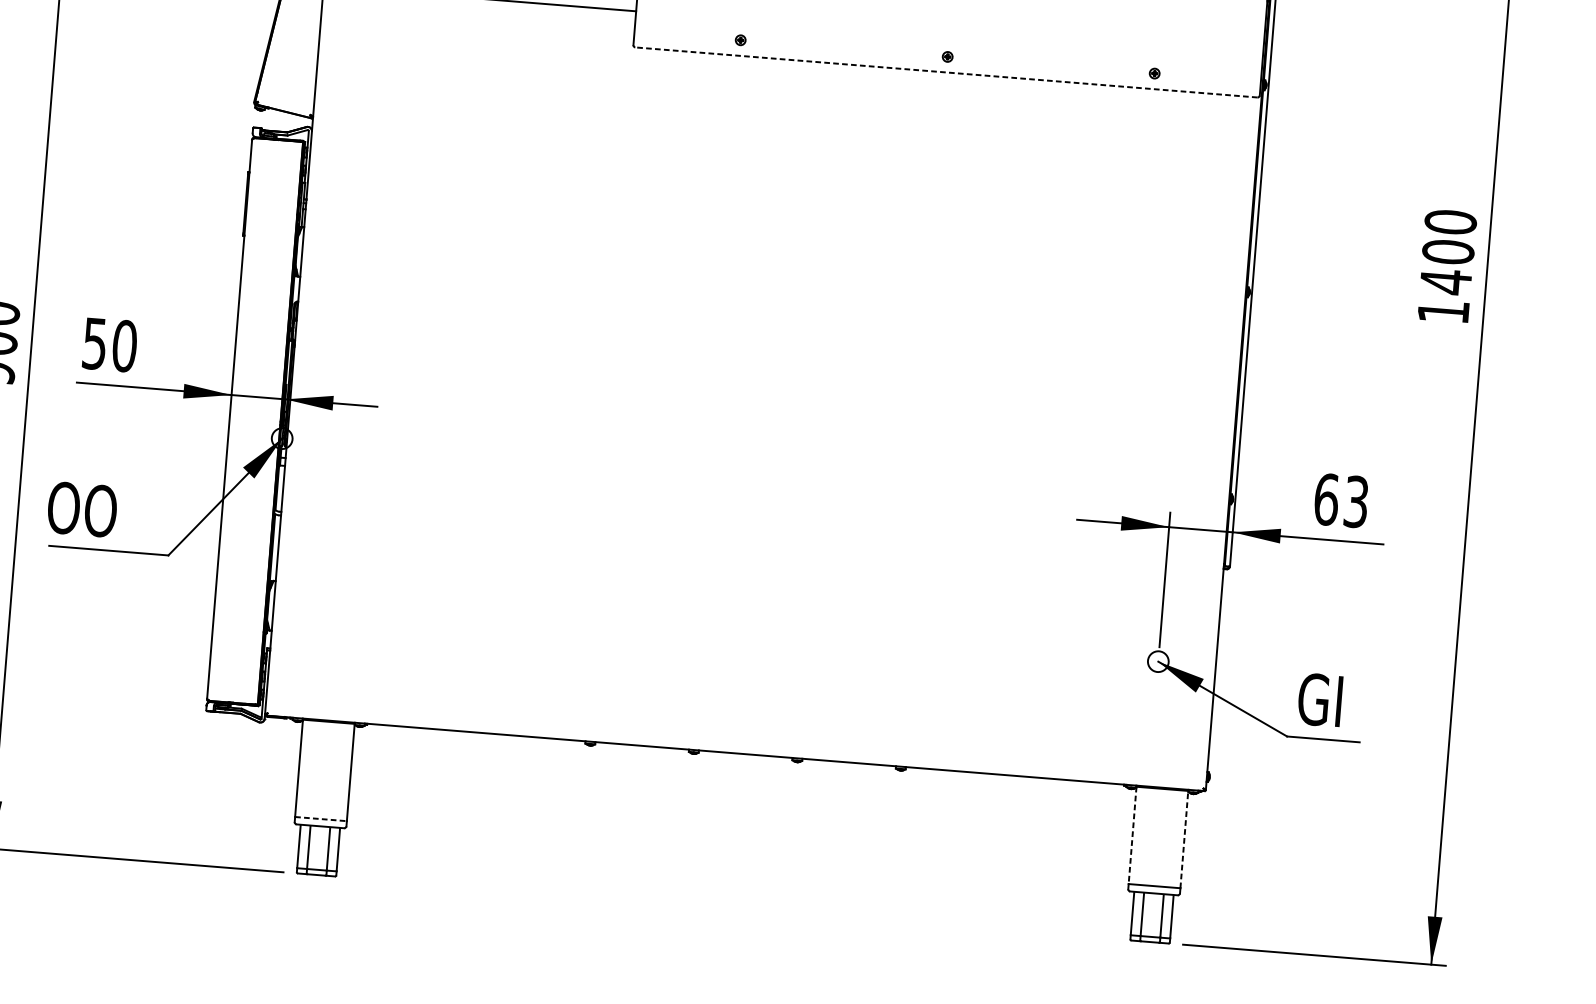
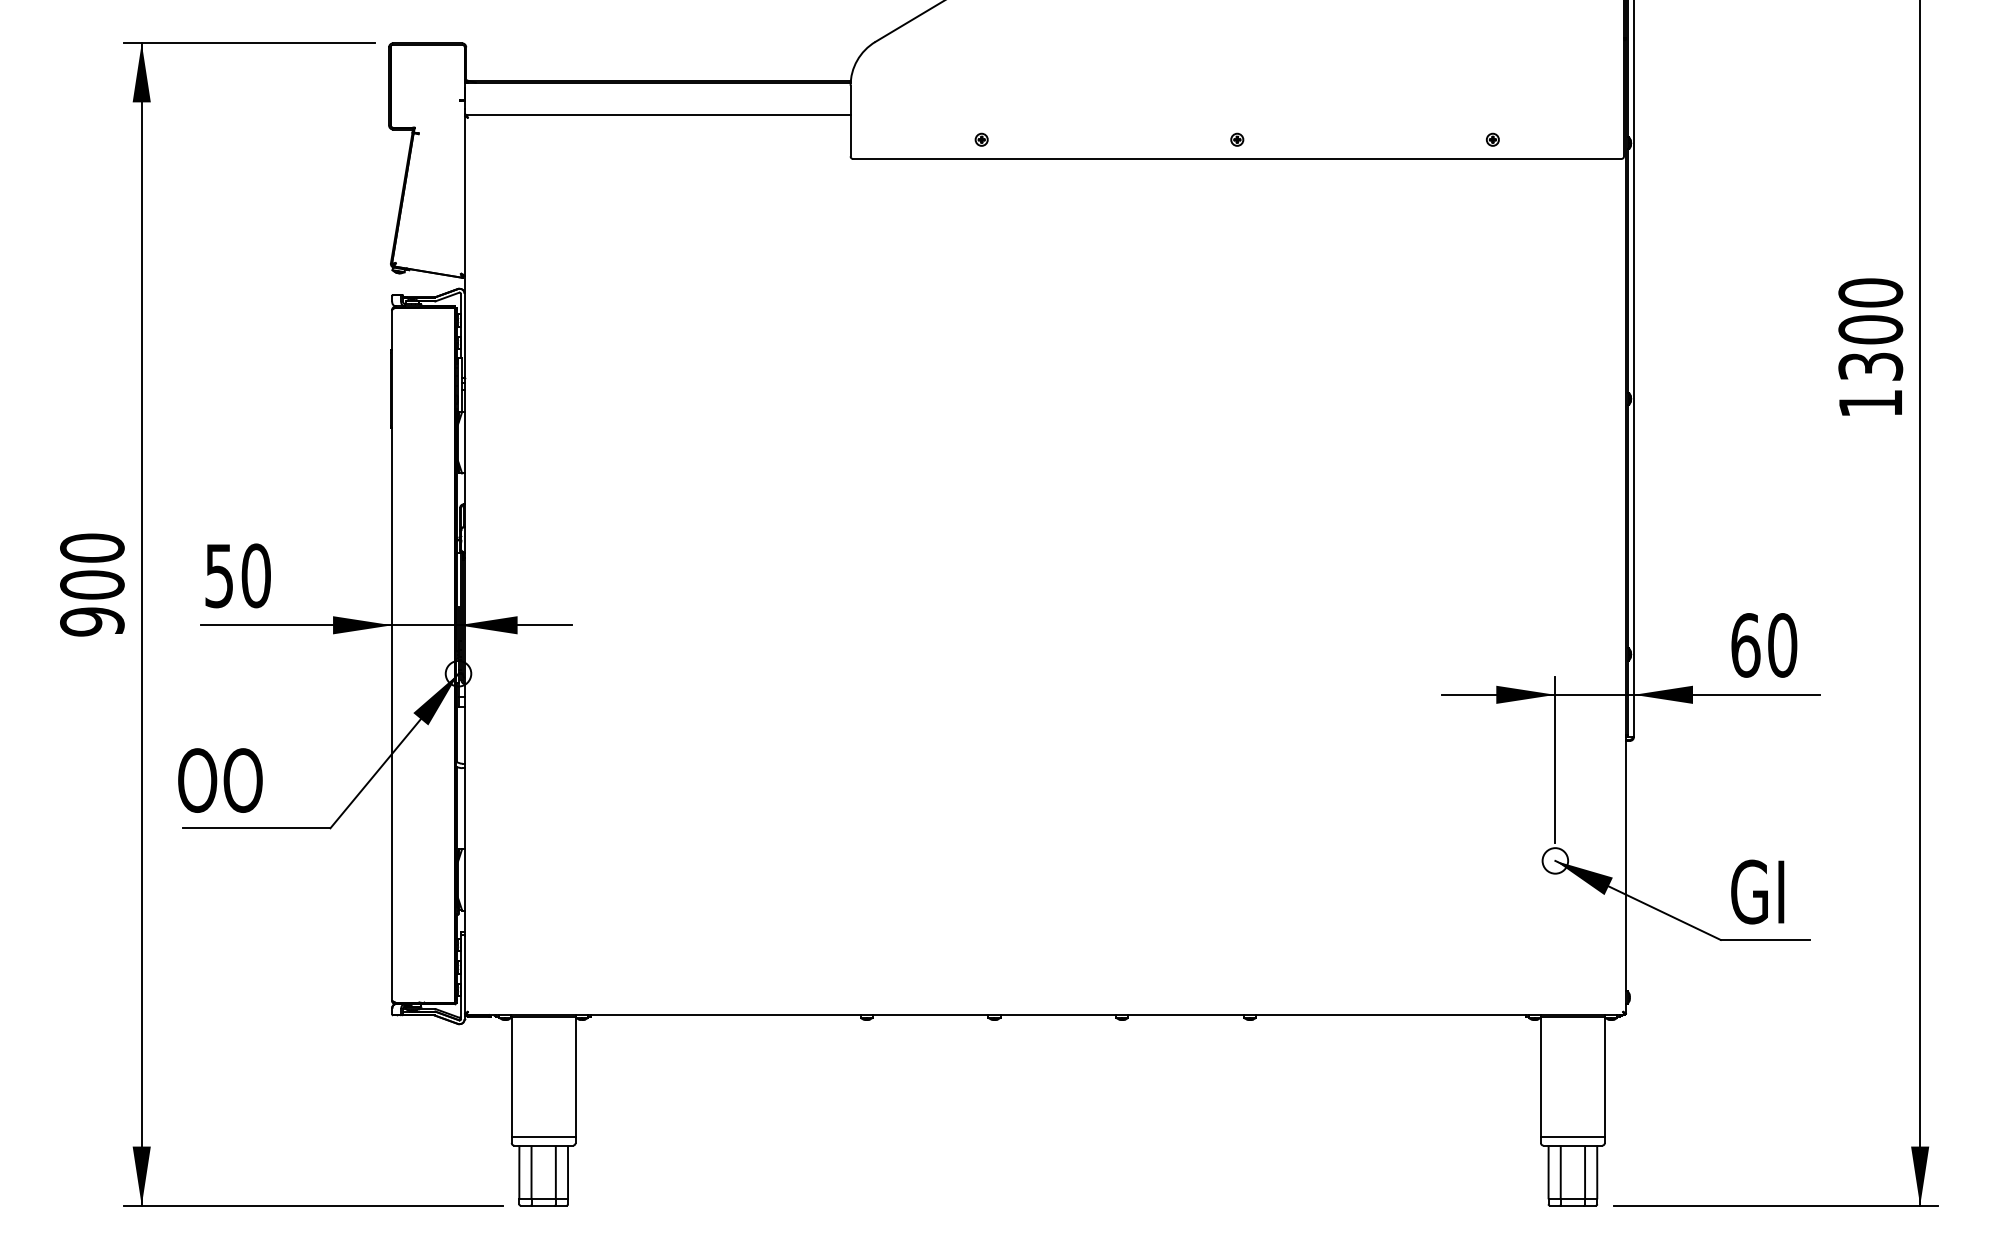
line: (945, 72) -> (1236, 158), dashed -> solid
text: (1445, 281) -> (1870, 366), 1400 -> 1300
text: (1356, 502) -> (1782, 645), 63 -> 60
line: (320, 818) -> (543, 1136), dashed -> solid
line: (1132, 836) -> (1540, 1077), dashed -> solid
line: (1184, 839) -> (1604, 1076), dashed -> solid

